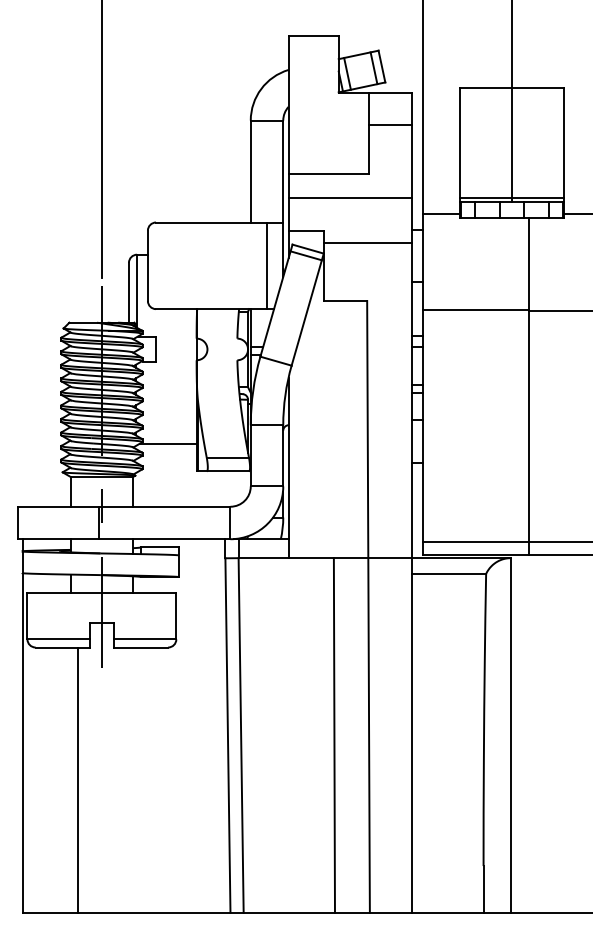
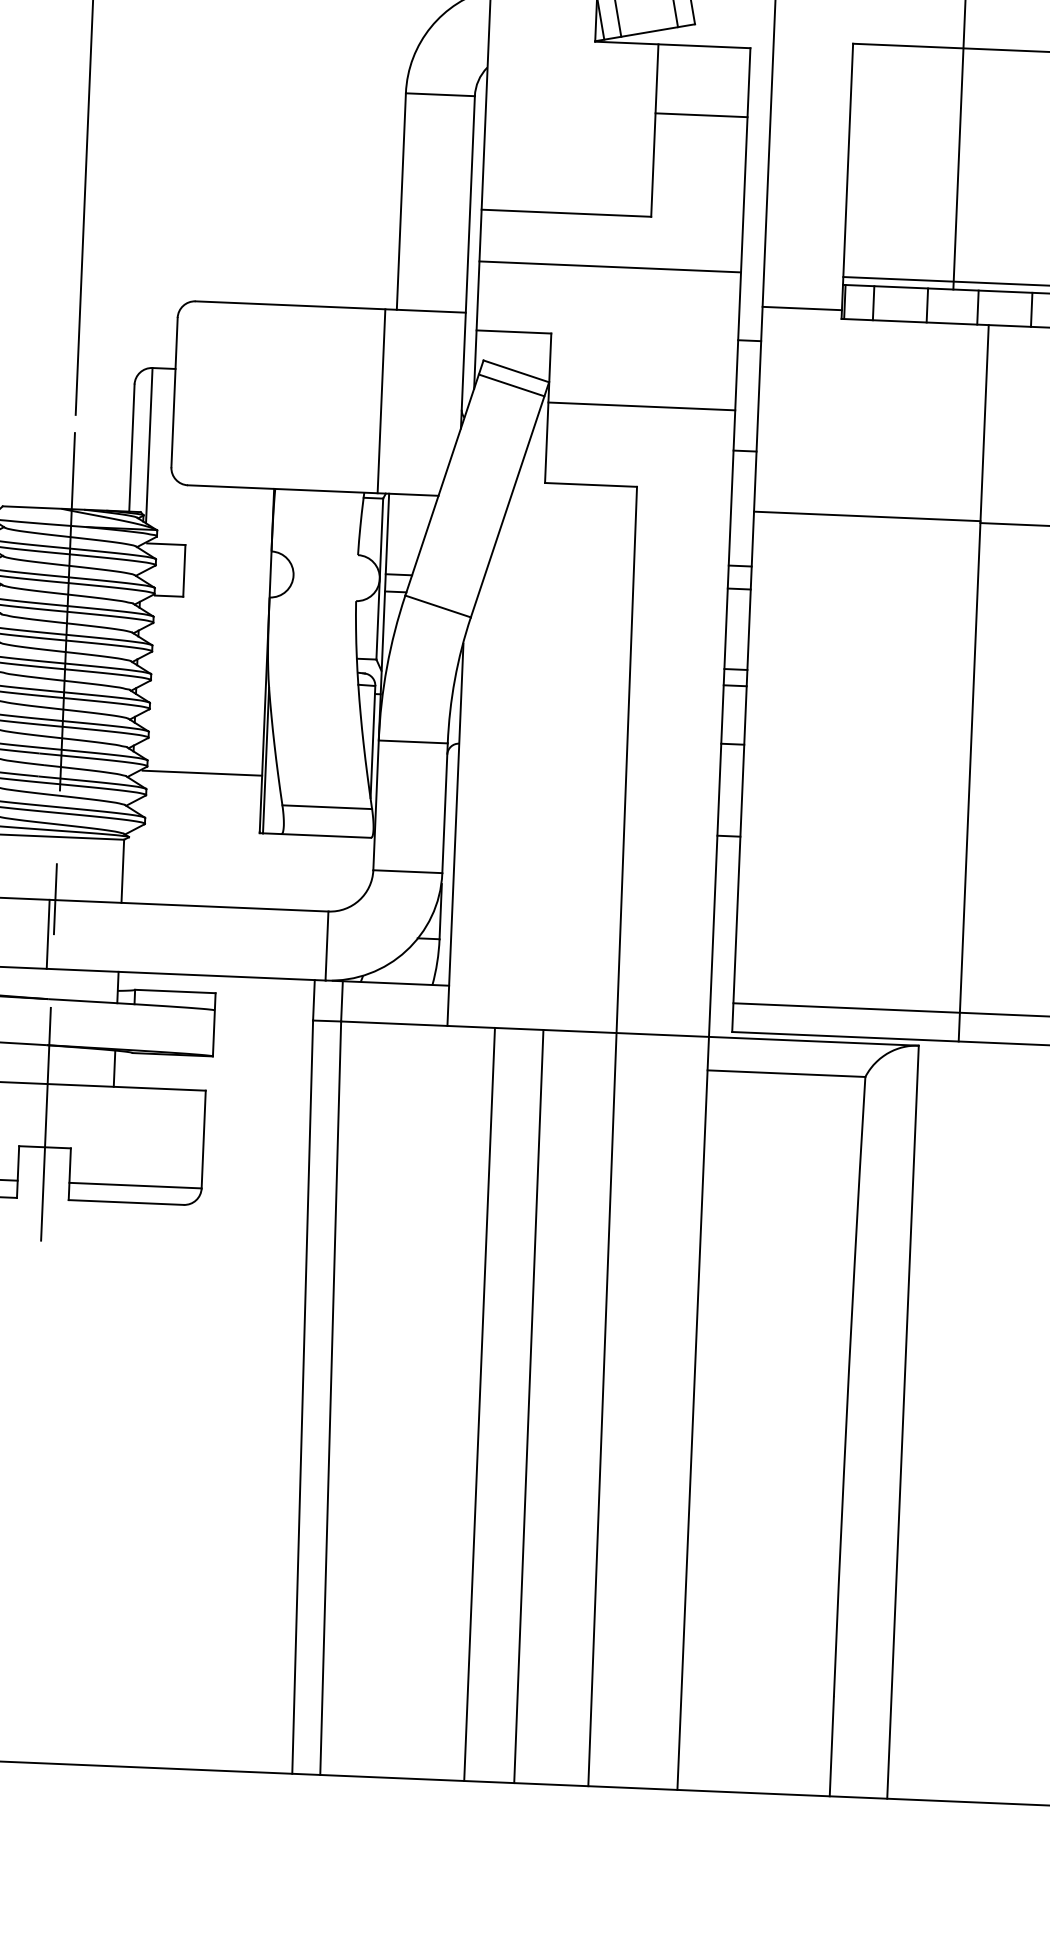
line: (367, 243) -> (641, 407), moved
line: (267, 265) -> (381, 400), moved
line: (311, 735) -> (480, 1404), added

